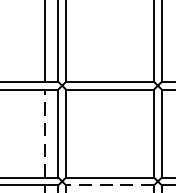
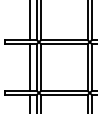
line: (44, 133) -> (29, 67), dashed -> solid
line: (108, 186) -> (63, 95), dashed -> solid

